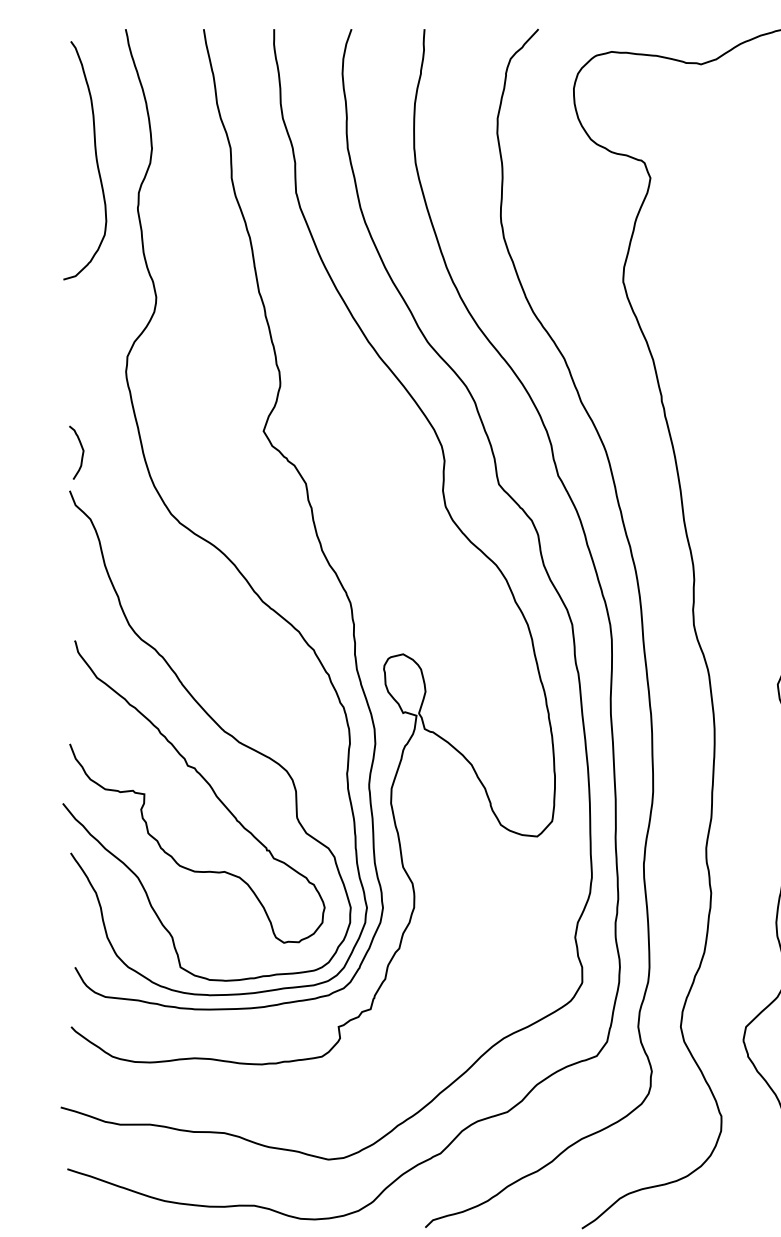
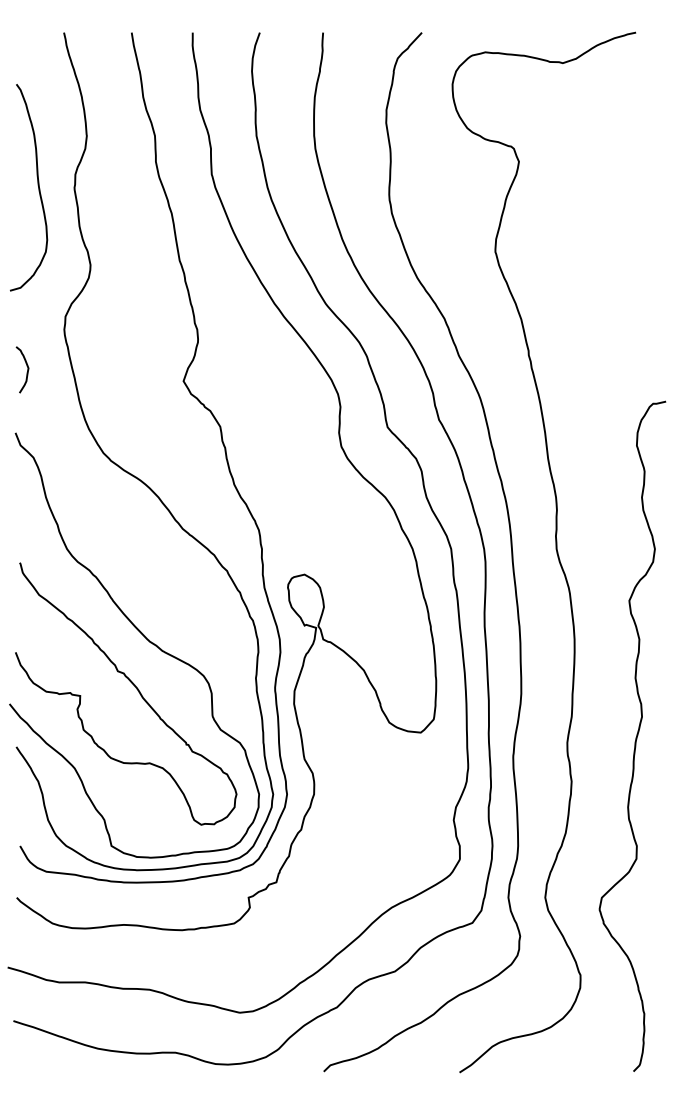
curve: (95, 158) -> (37, 185), moved
curve: (81, 448) -> (26, 366), moved

